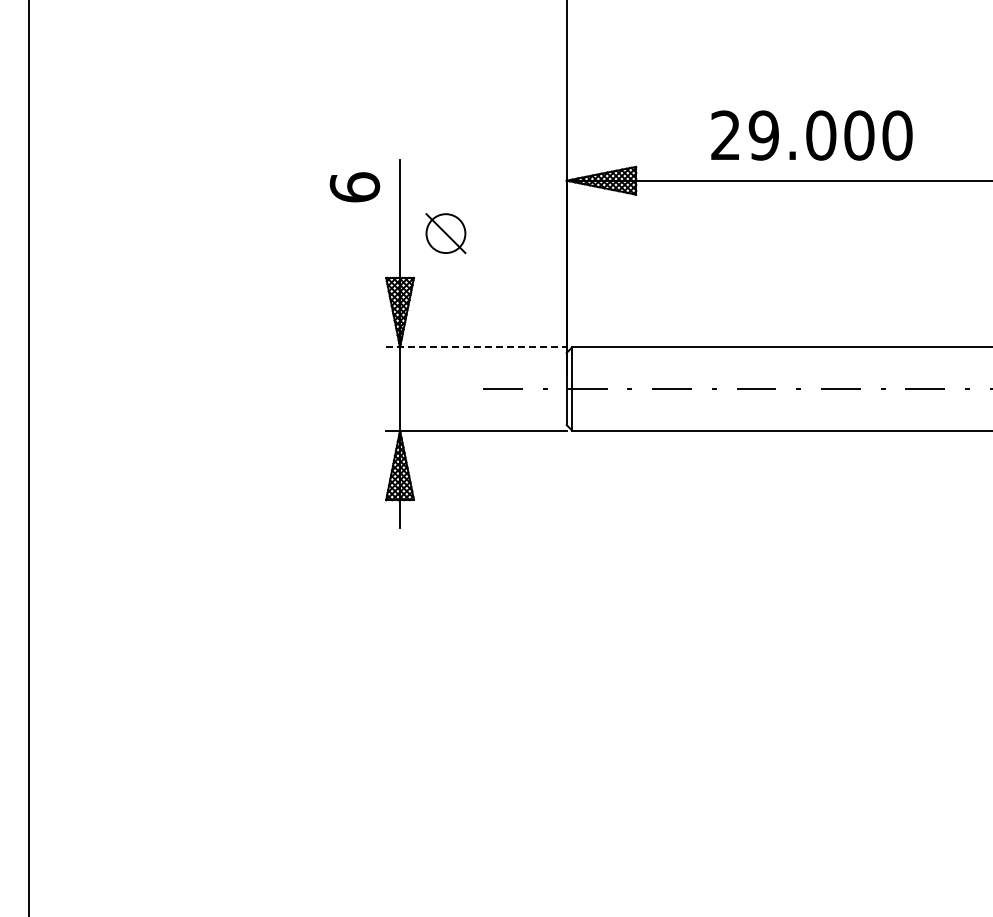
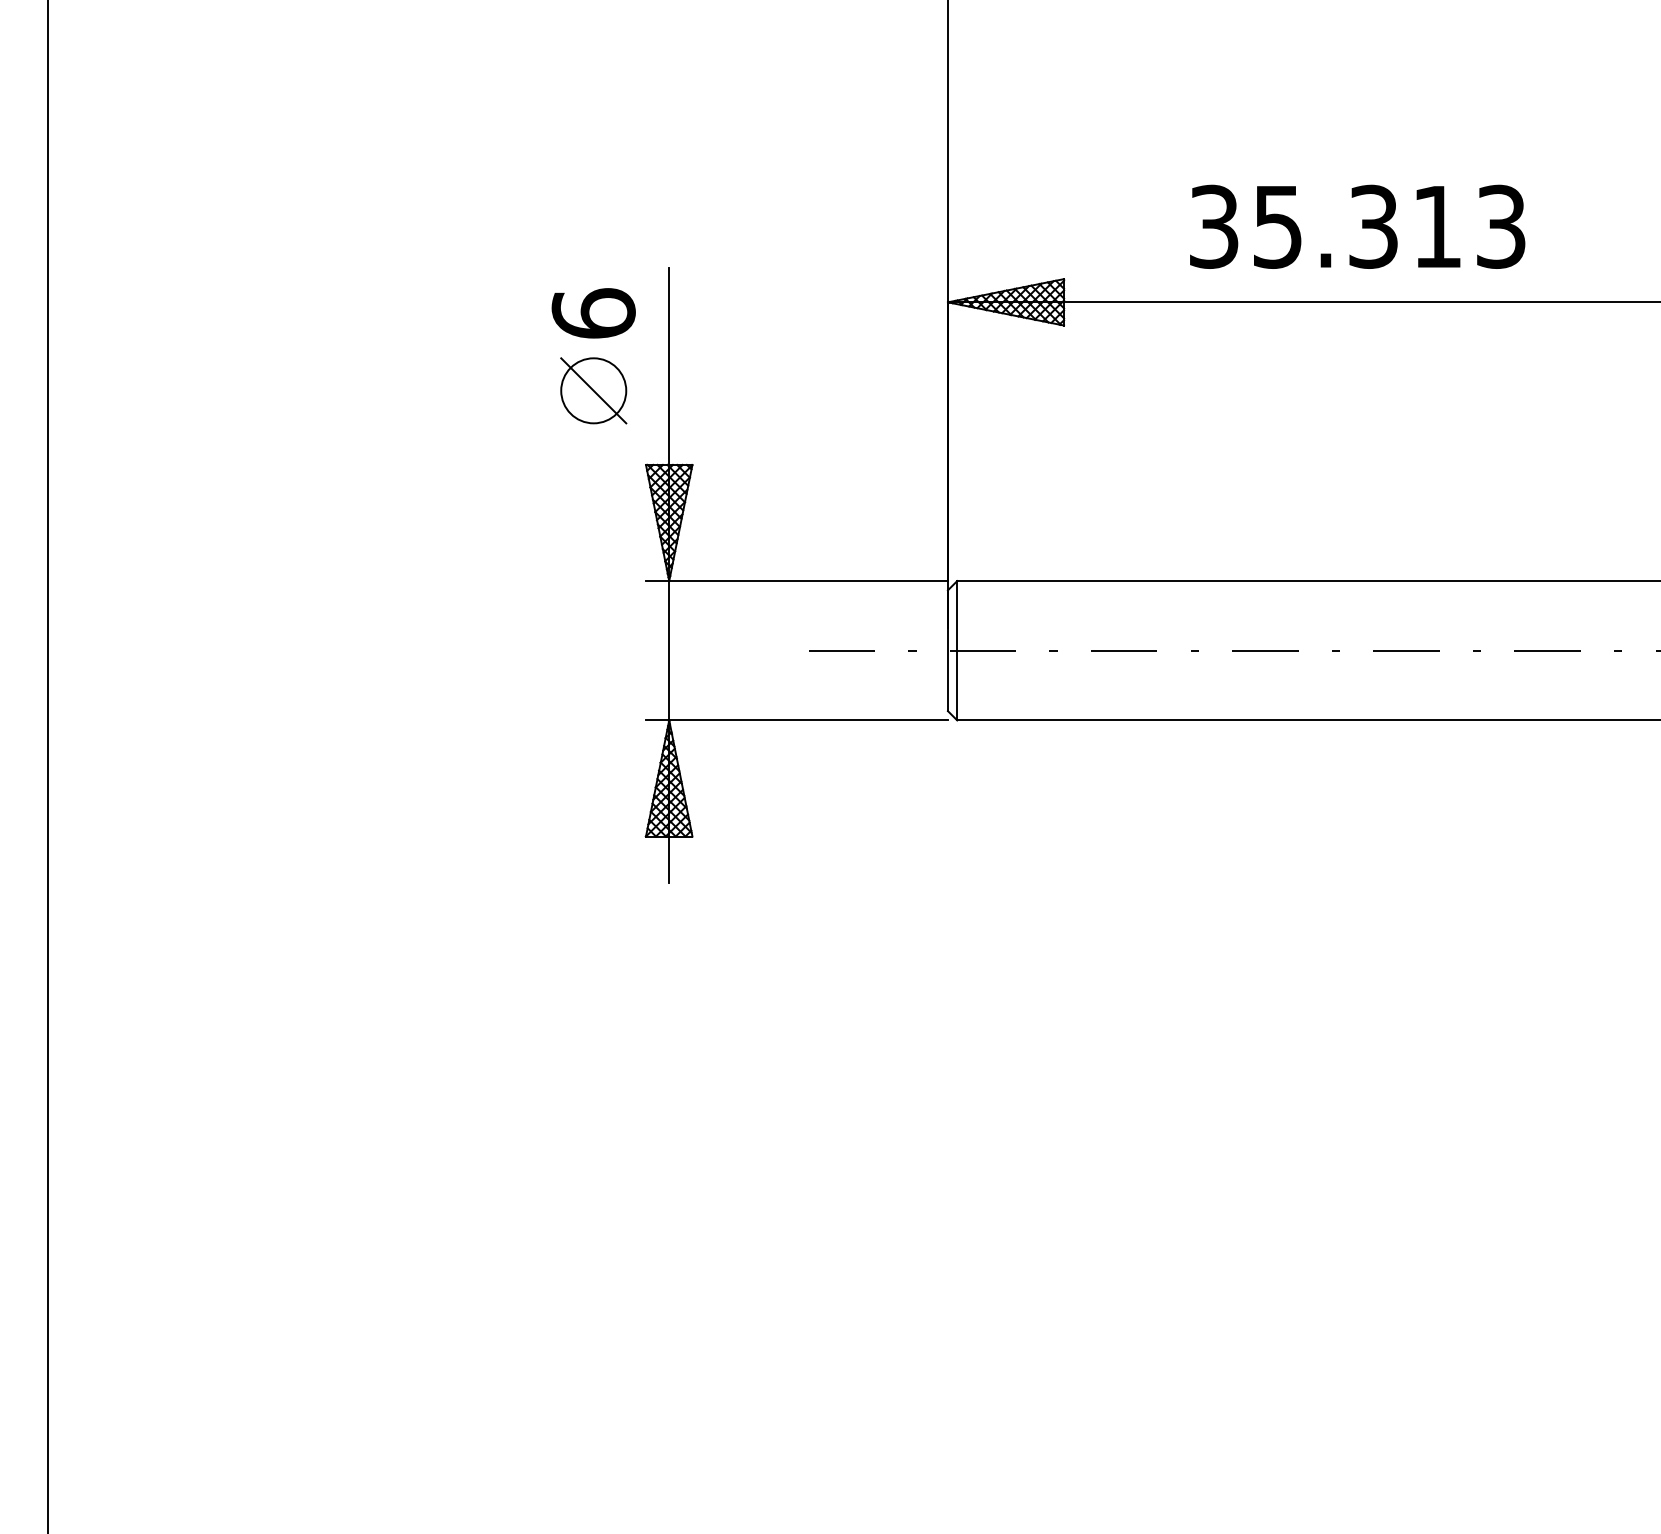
text: (811, 135) -> (1357, 226), 29.000 -> 35.313
part: (445, 233) -> (592, 390), moved
line: (476, 347) -> (797, 581), dashed -> solid

